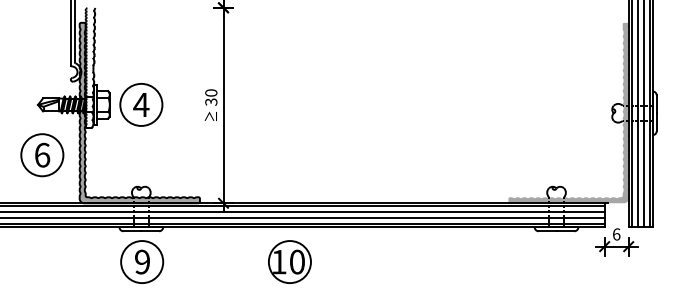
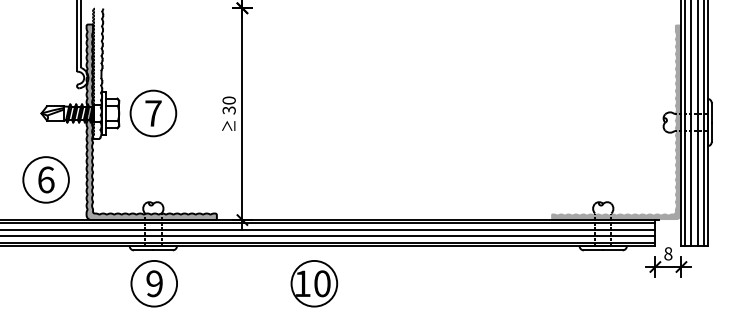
text: (141, 104) -> (153, 113), 4 -> 7
part: (42, 155) -> (46, 180), moved
text: (616, 234) -> (668, 253), 6 -> 8

